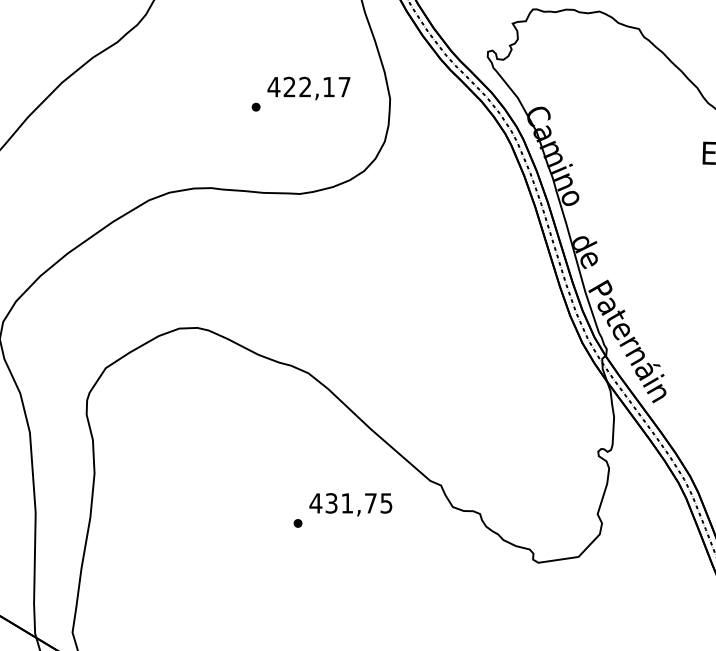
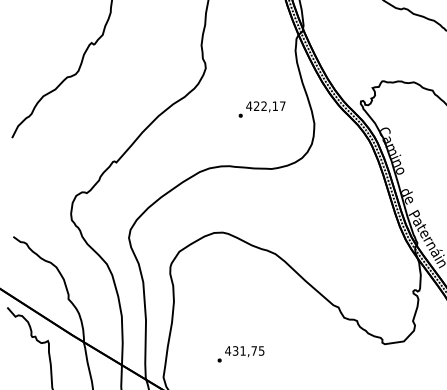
text: (299, 94) -> (261, 109), moved
text: (341, 510) -> (240, 354), moved

